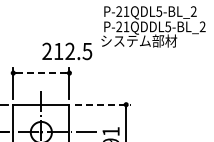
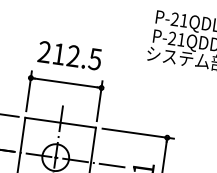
text: (67, 51) -> (70, 55), moved
line: (41, 73) -> (66, 83), dashed -> solid
line: (103, 104) -> (138, 133), dashed -> solid

